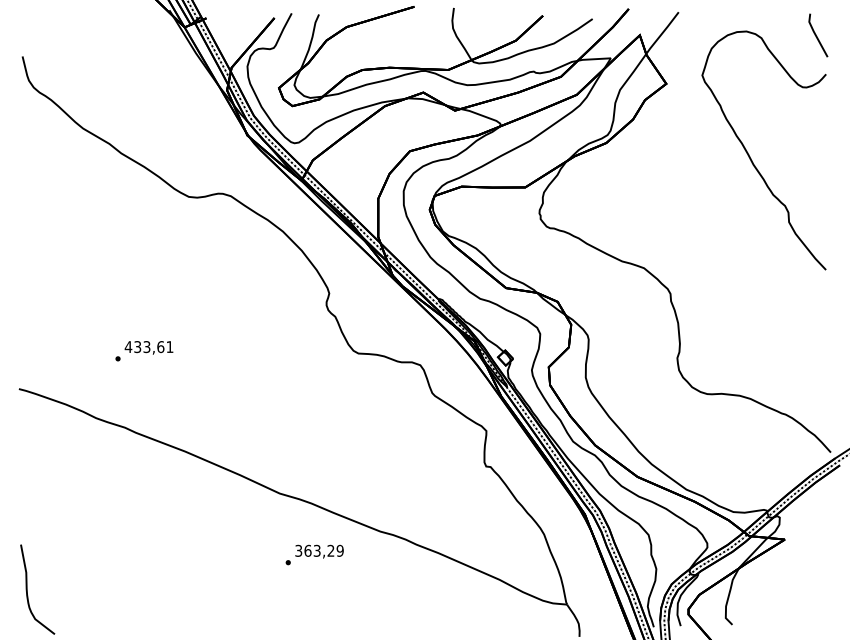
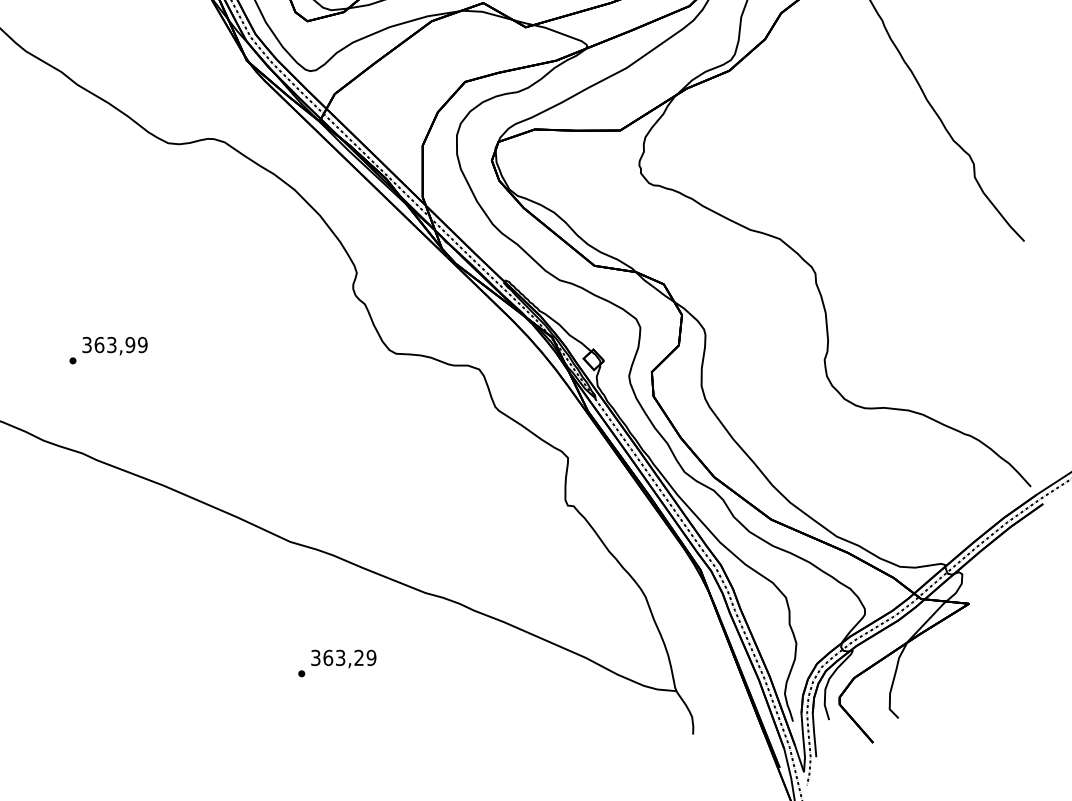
text: (148, 347) -> (113, 345), 433,61 -> 363,99
text: (314, 554) -> (336, 662), moved

